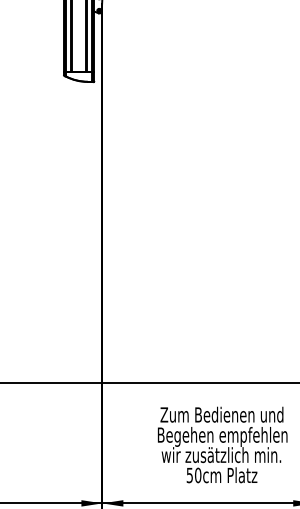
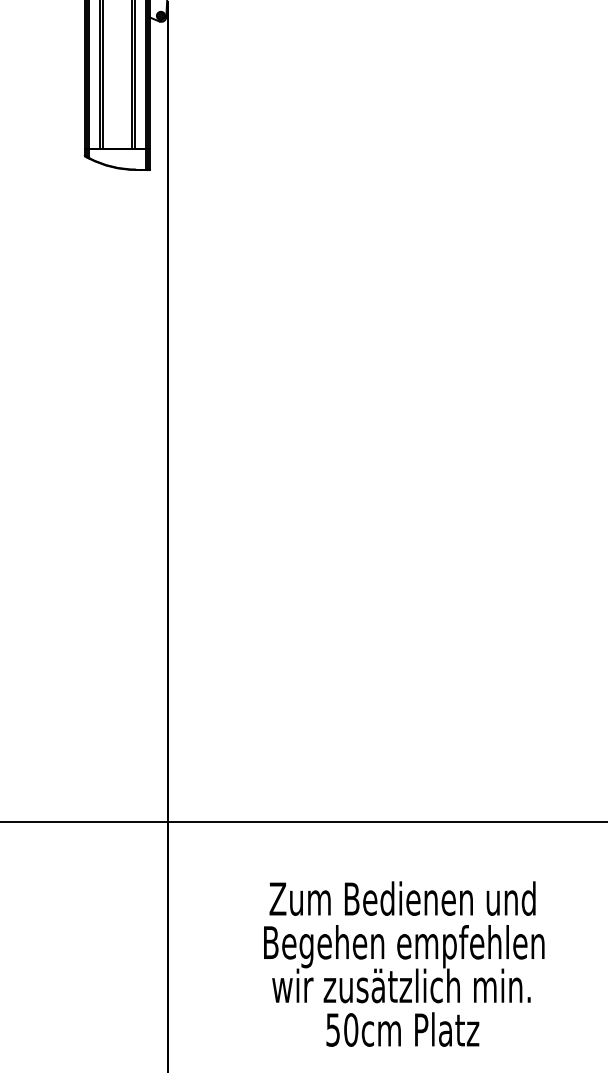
text: (222, 444) -> (403, 962), moved

